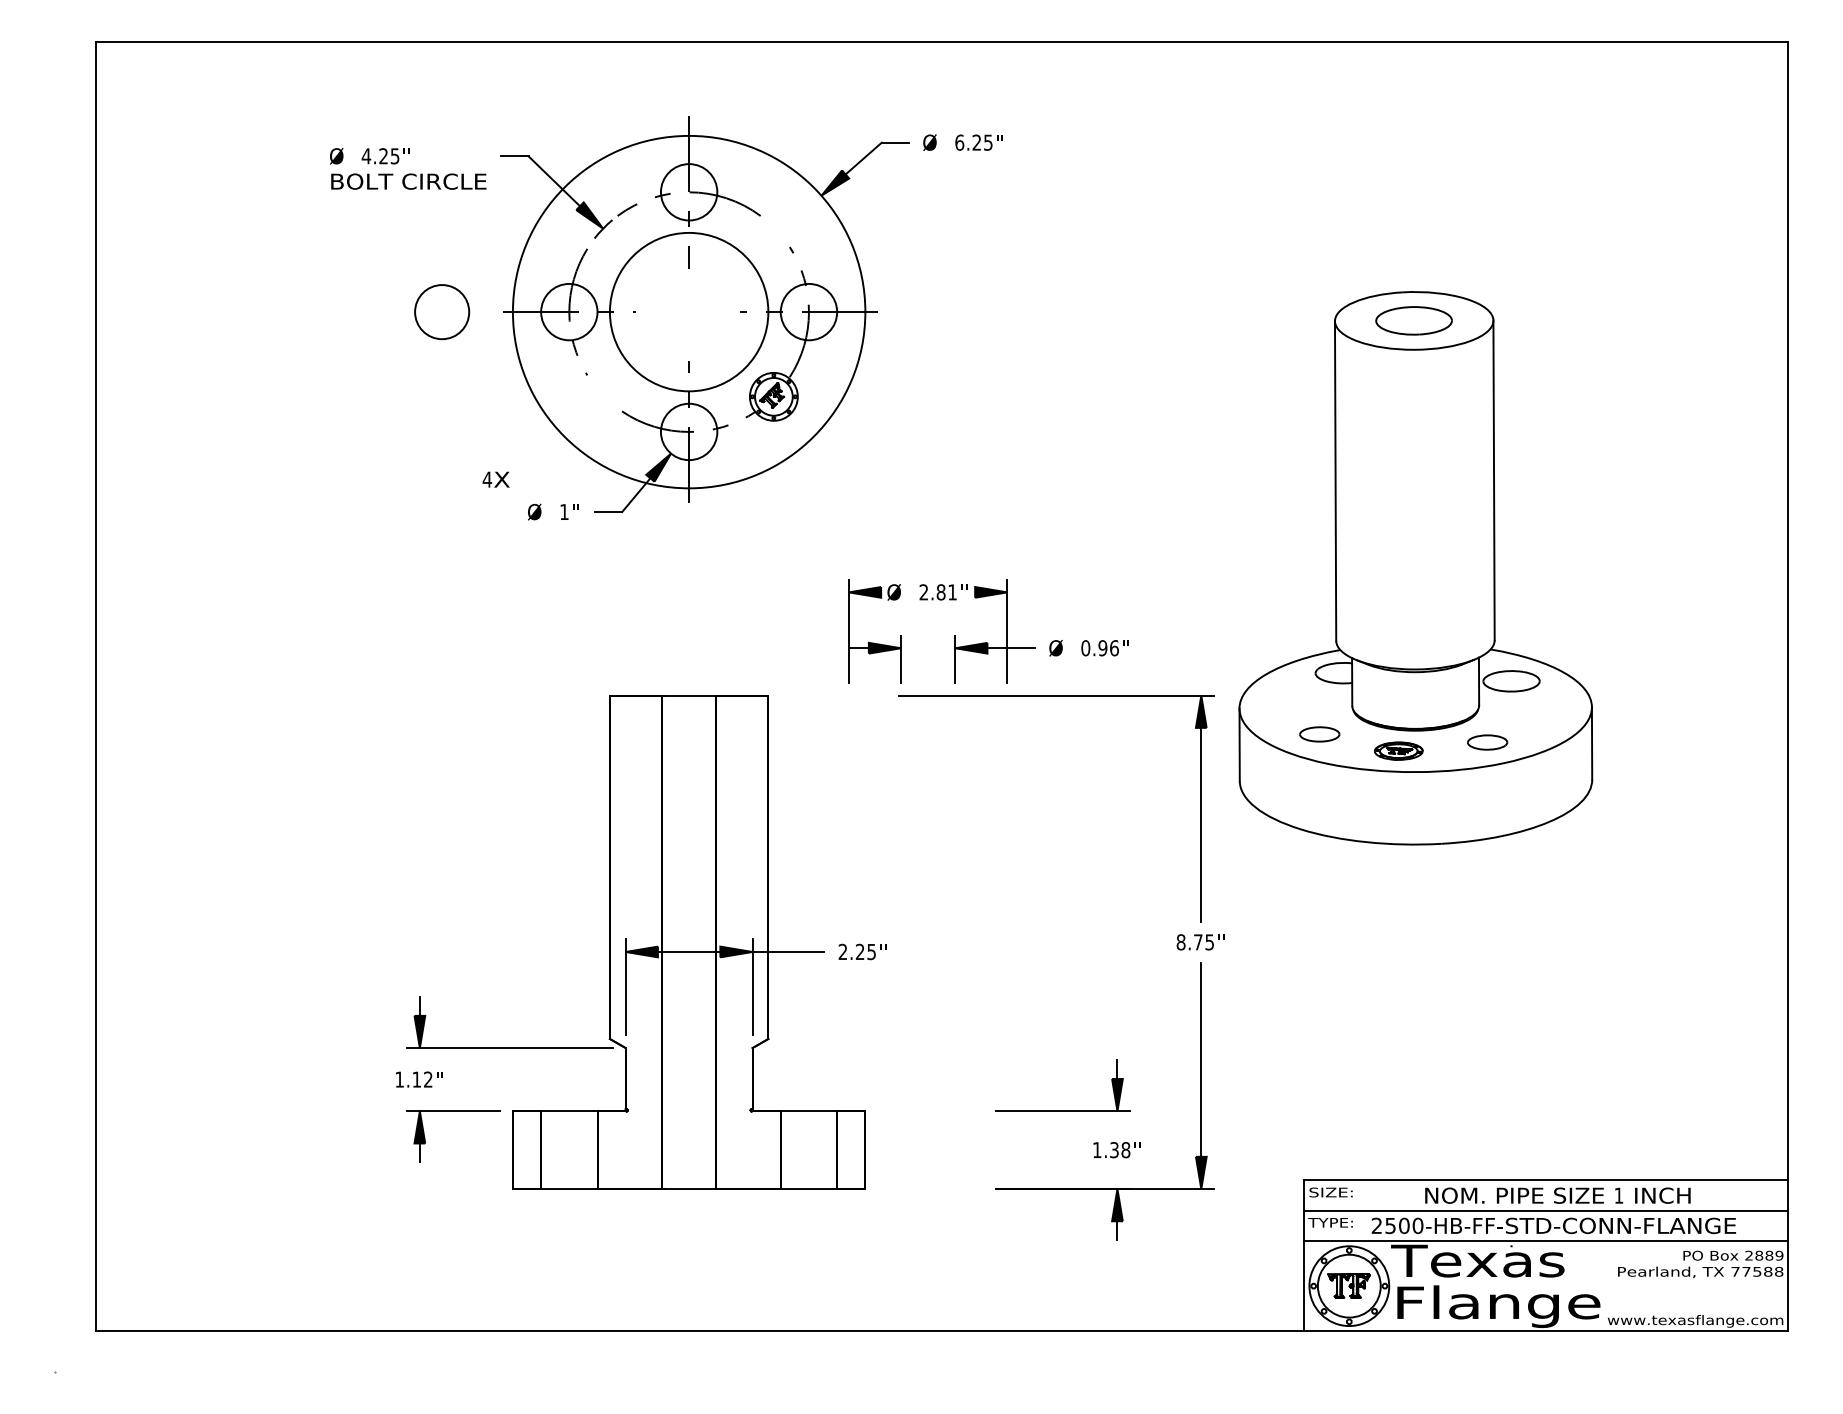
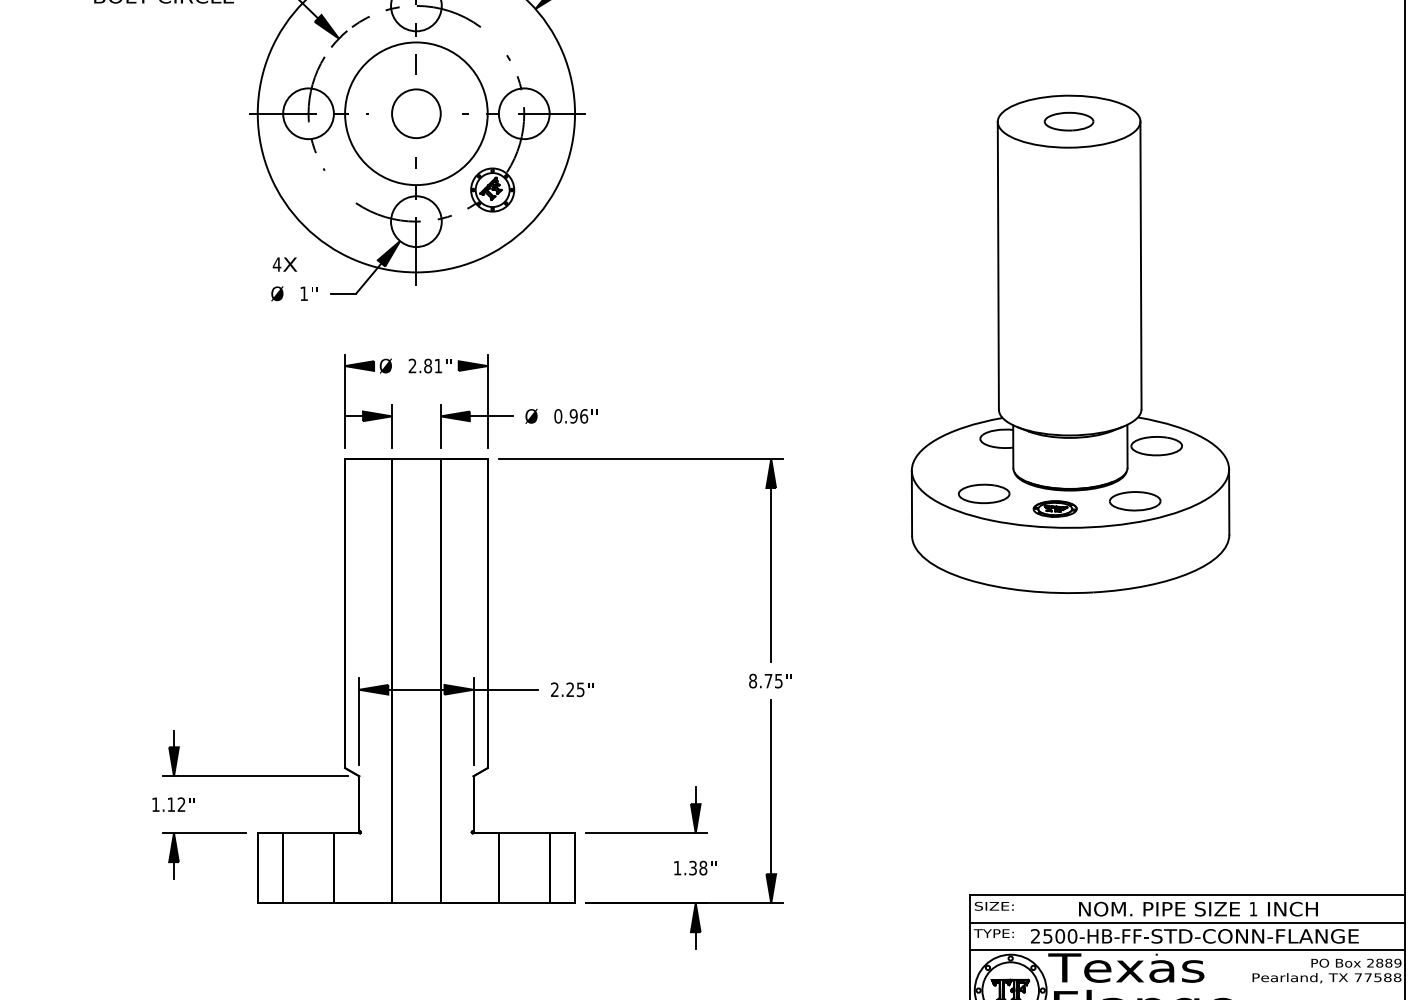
circle: (442, 312) -> (416, 114), moved
part: (1414, 320) -> (1069, 121), size x0.71
text: (495, 479) -> (284, 264), moved
part: (987, 642) -> (469, 411), moved
part: (1319, 734) -> (983, 494), size x1.43
part: (1487, 742) -> (1135, 501), size x1.43
part: (1116, 1059) -> (694, 786), moved

